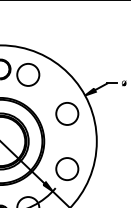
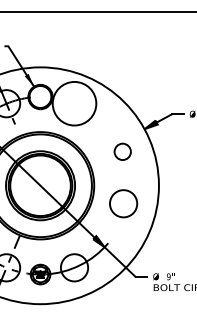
circle: (28, 74) -> (74, 103), size x1.6
circle: (67, 113) -> (122, 151), size x0.6
circle: (67, 168) -> (123, 203), moved

